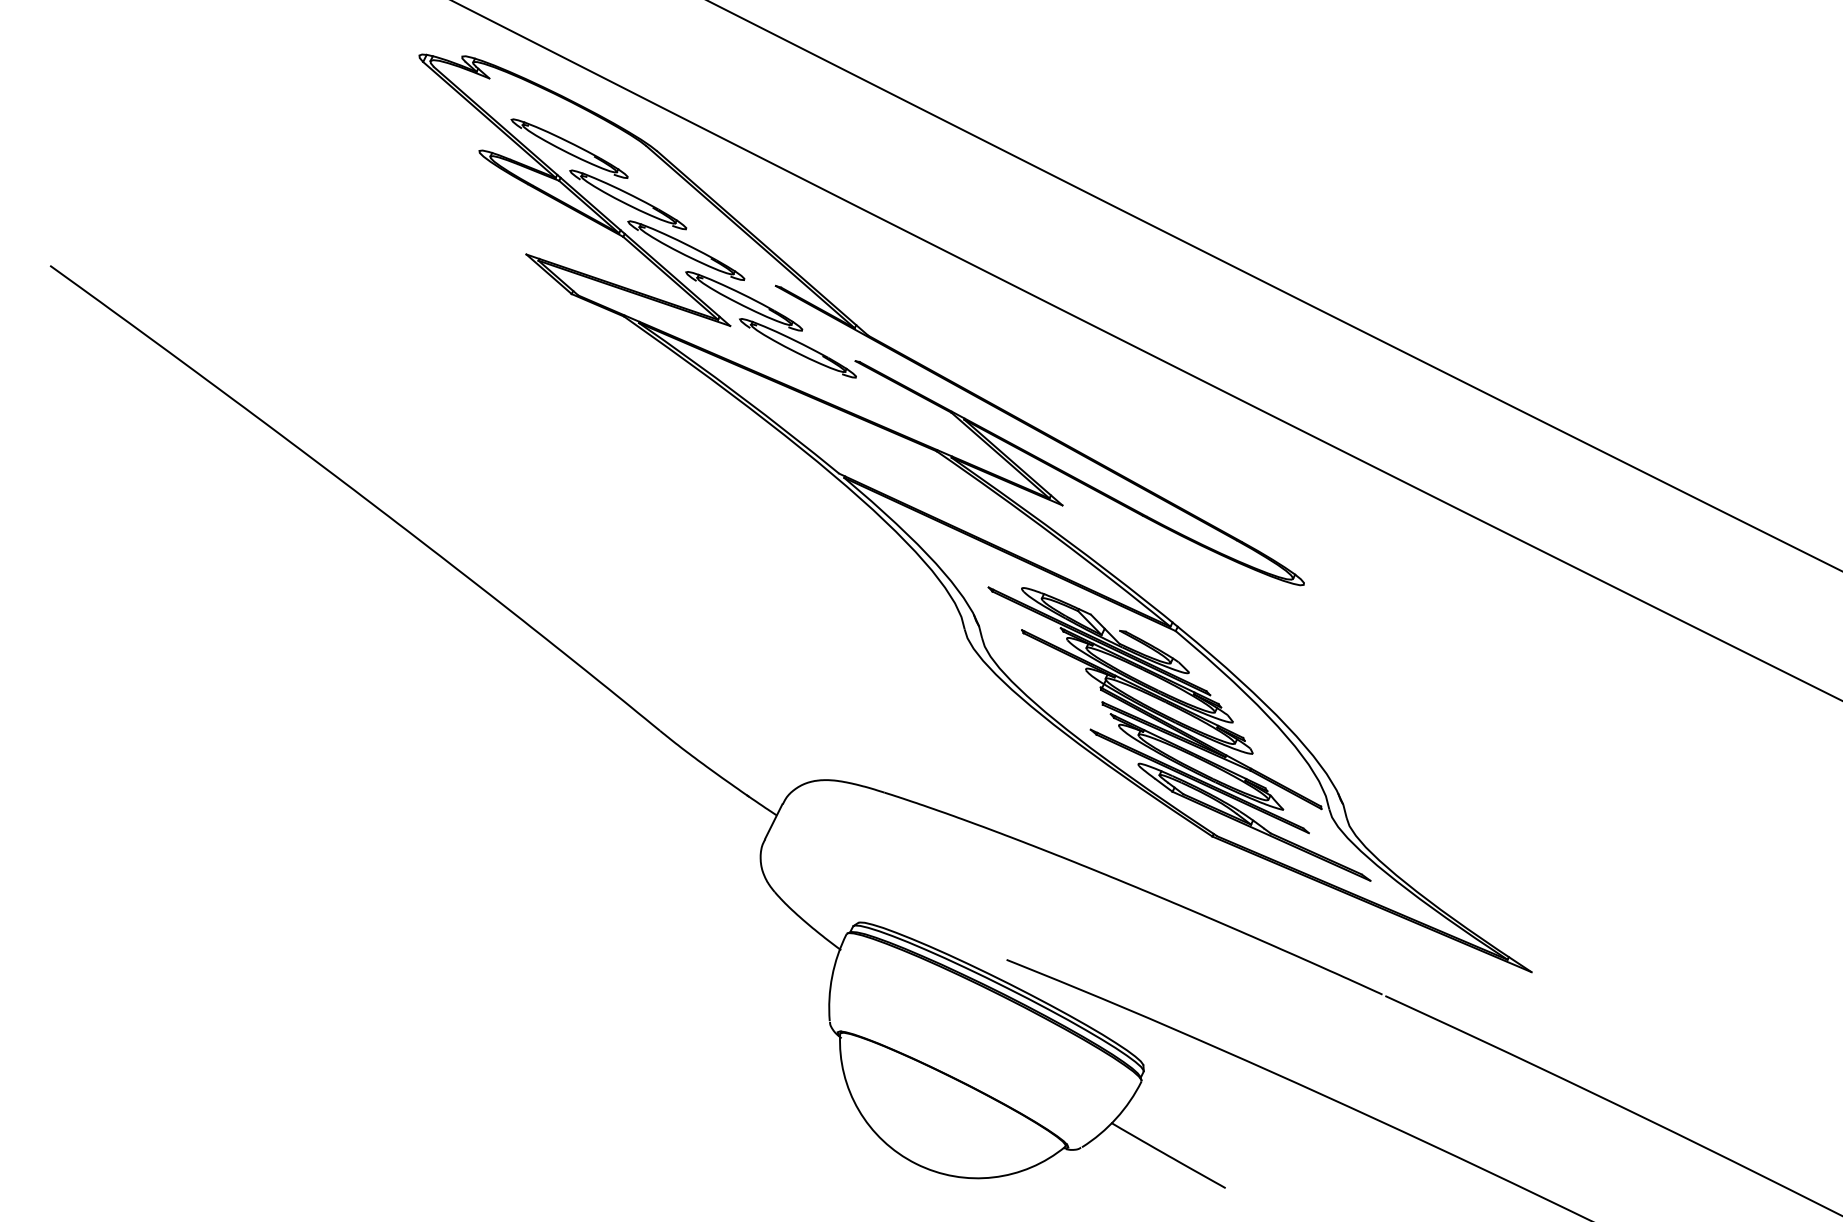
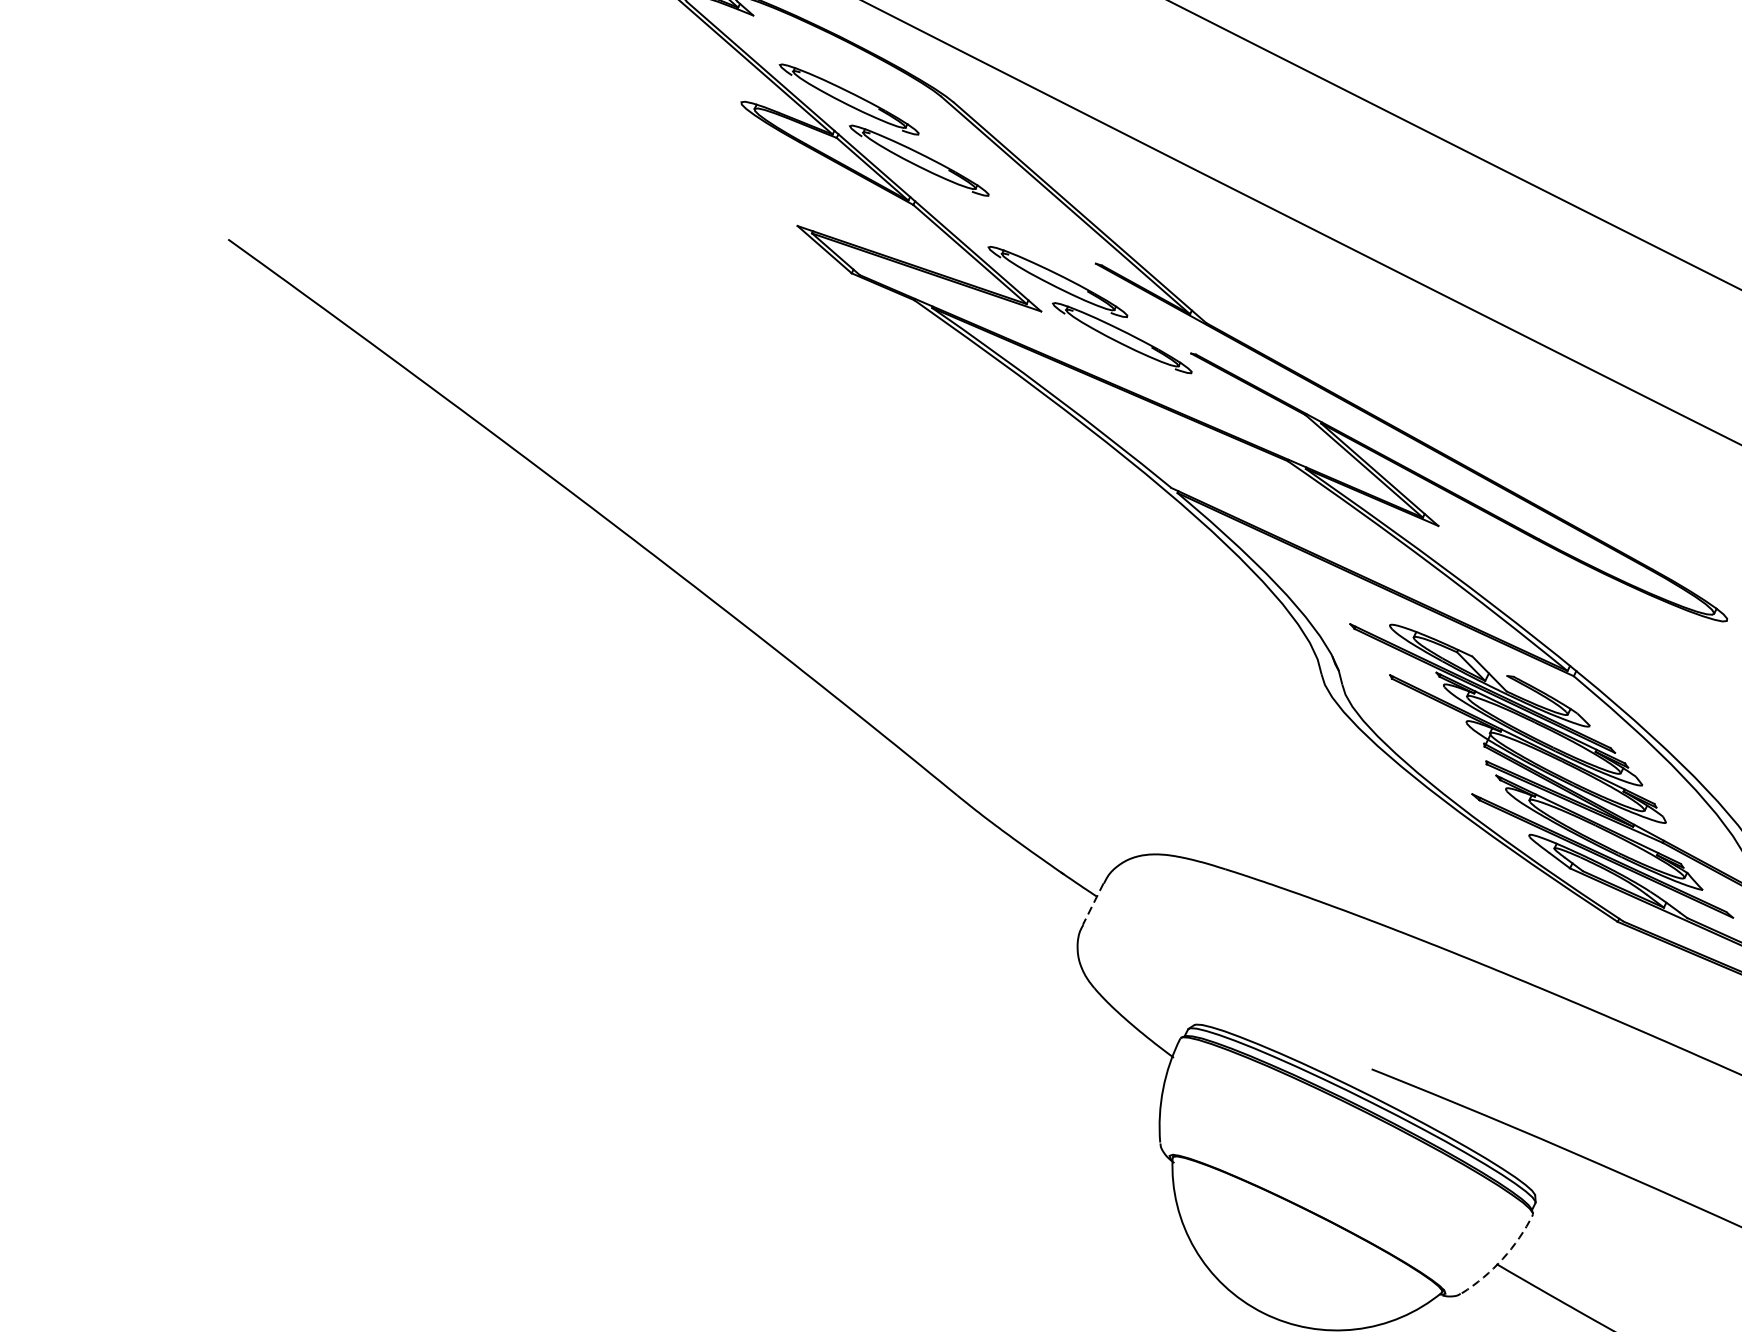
part: (686, 250) -> (988, 221), removed
line: (773, 822) -> (1092, 905), solid -> dashed
arc: (1116, 1118) -> (1503, 1258), solid -> dashed

